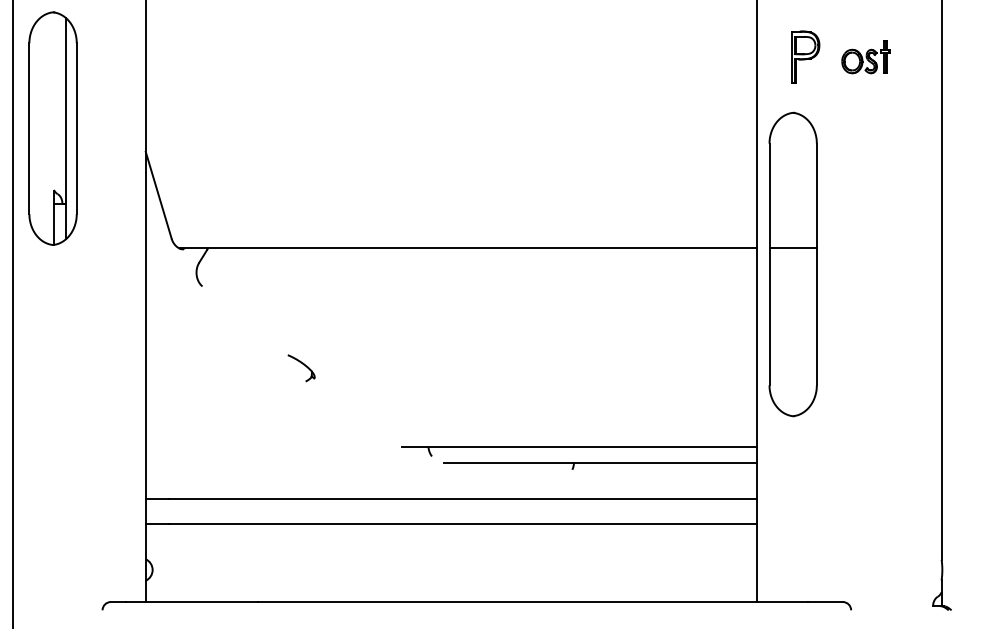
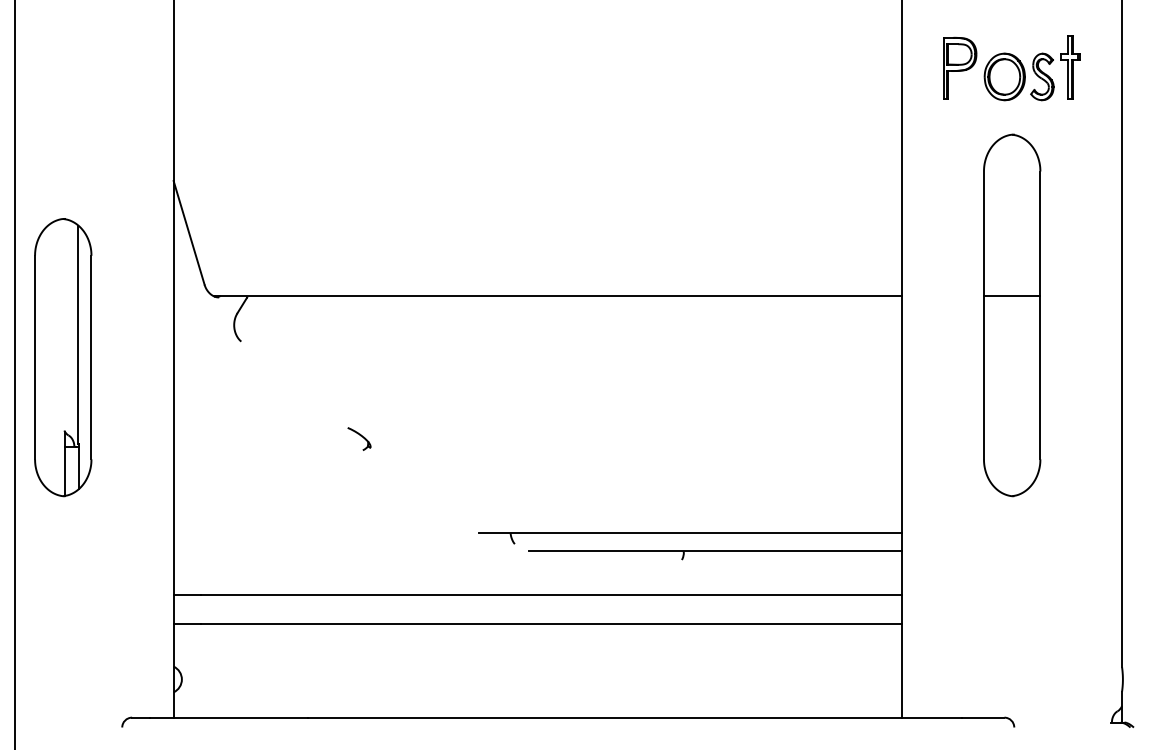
part: (865, 57) -> (1031, 68), size x1.67
part: (53, 128) -> (63, 357), moved
part: (793, 264) -> (1012, 315), moved
part: (301, 367) -> (359, 438), size x0.71

